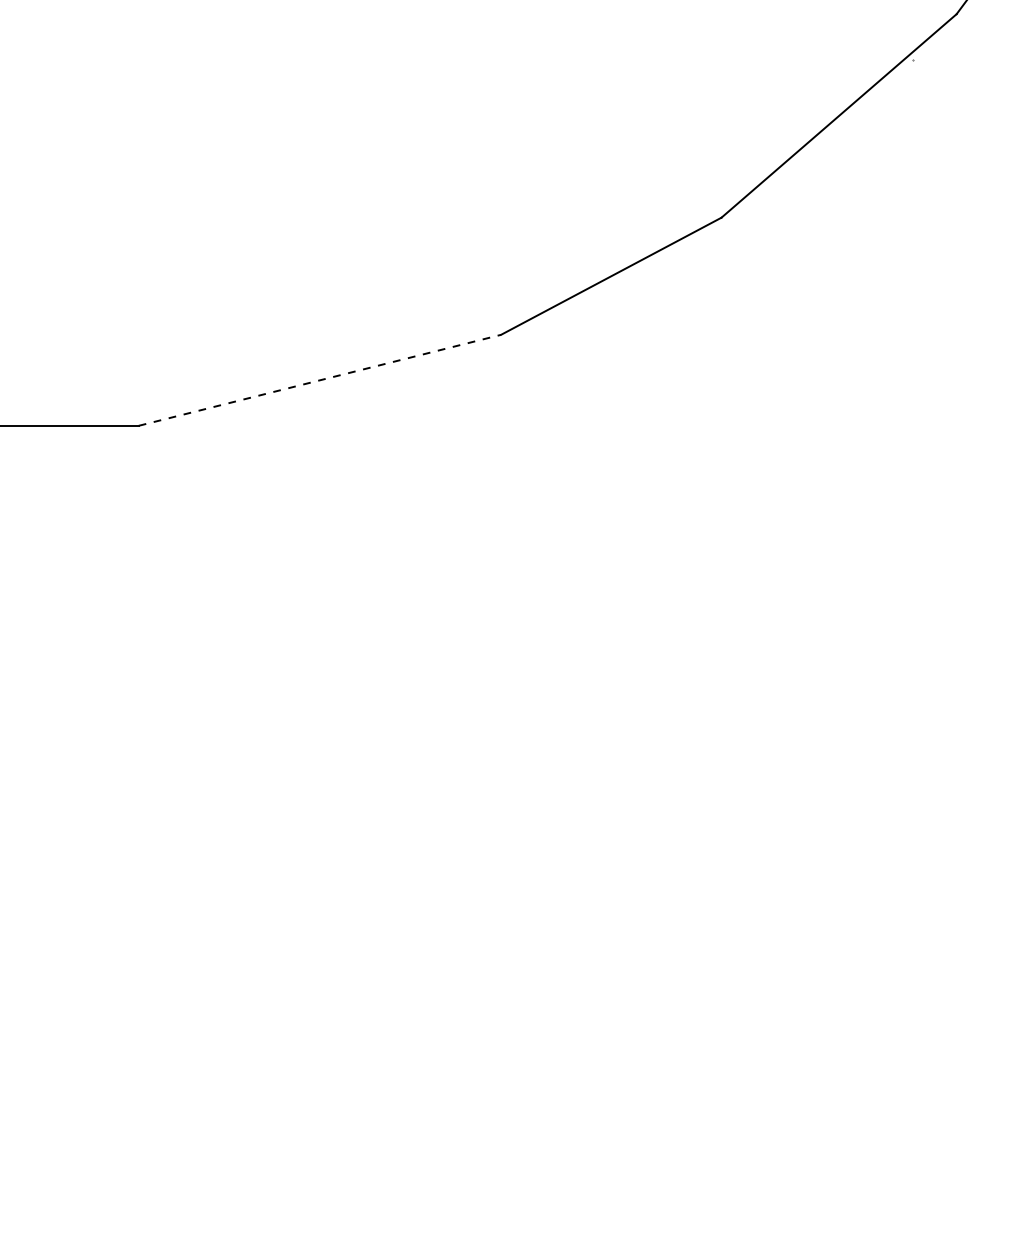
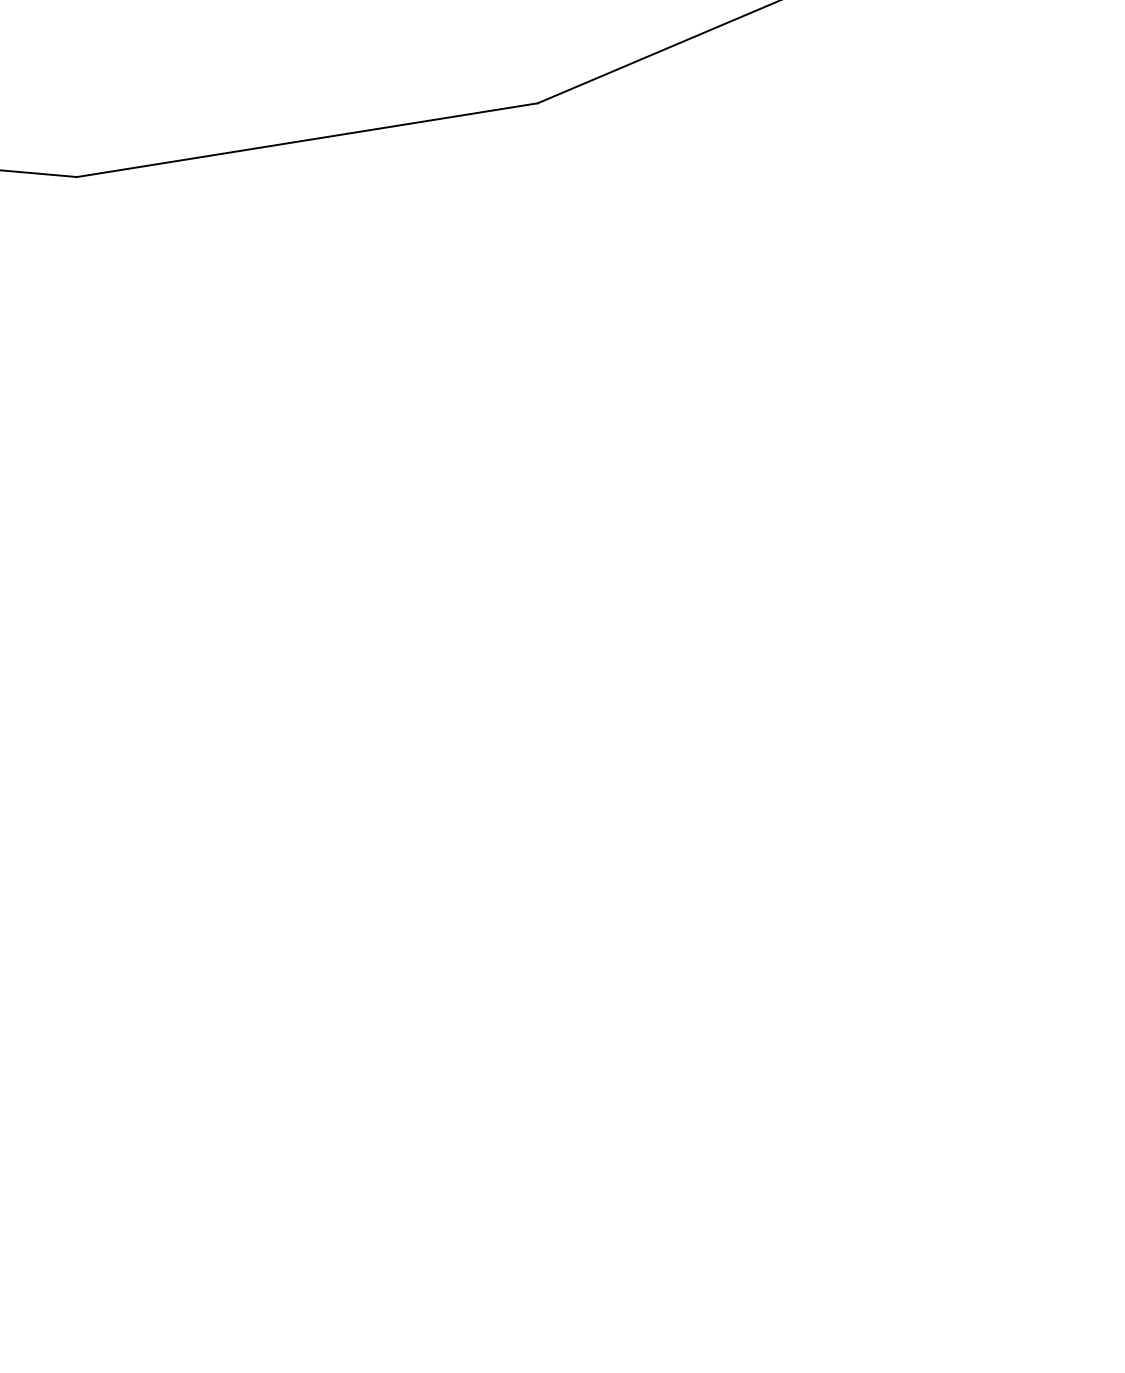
line: (319, 380) -> (306, 140), dashed -> solid

